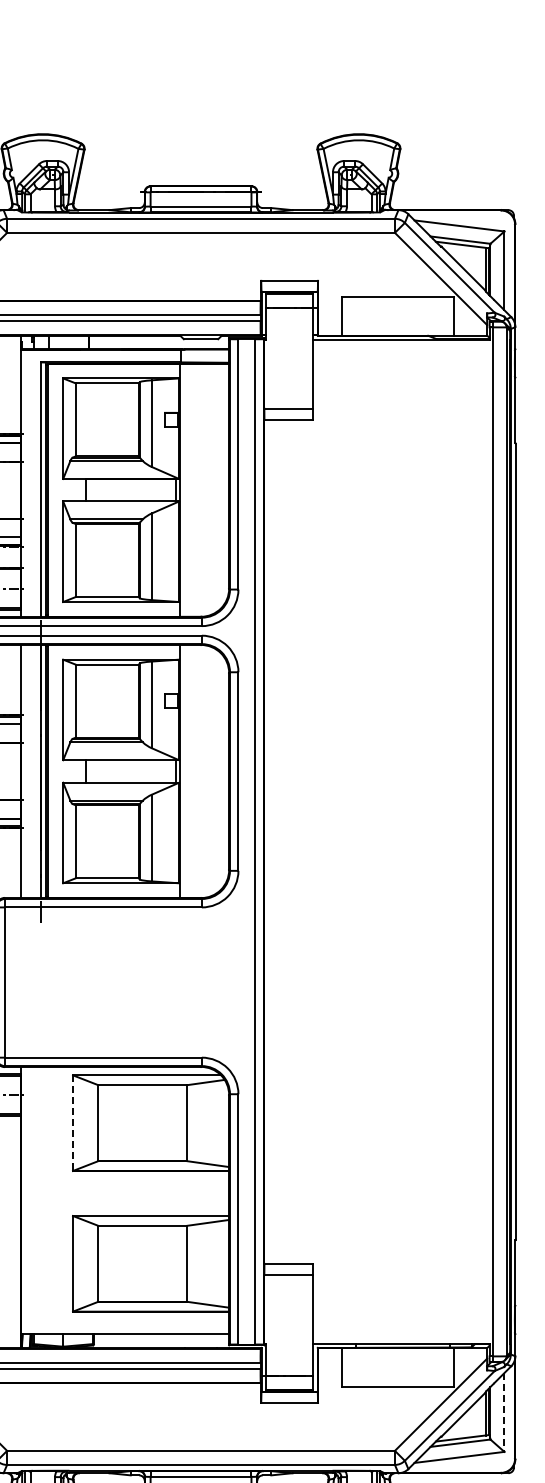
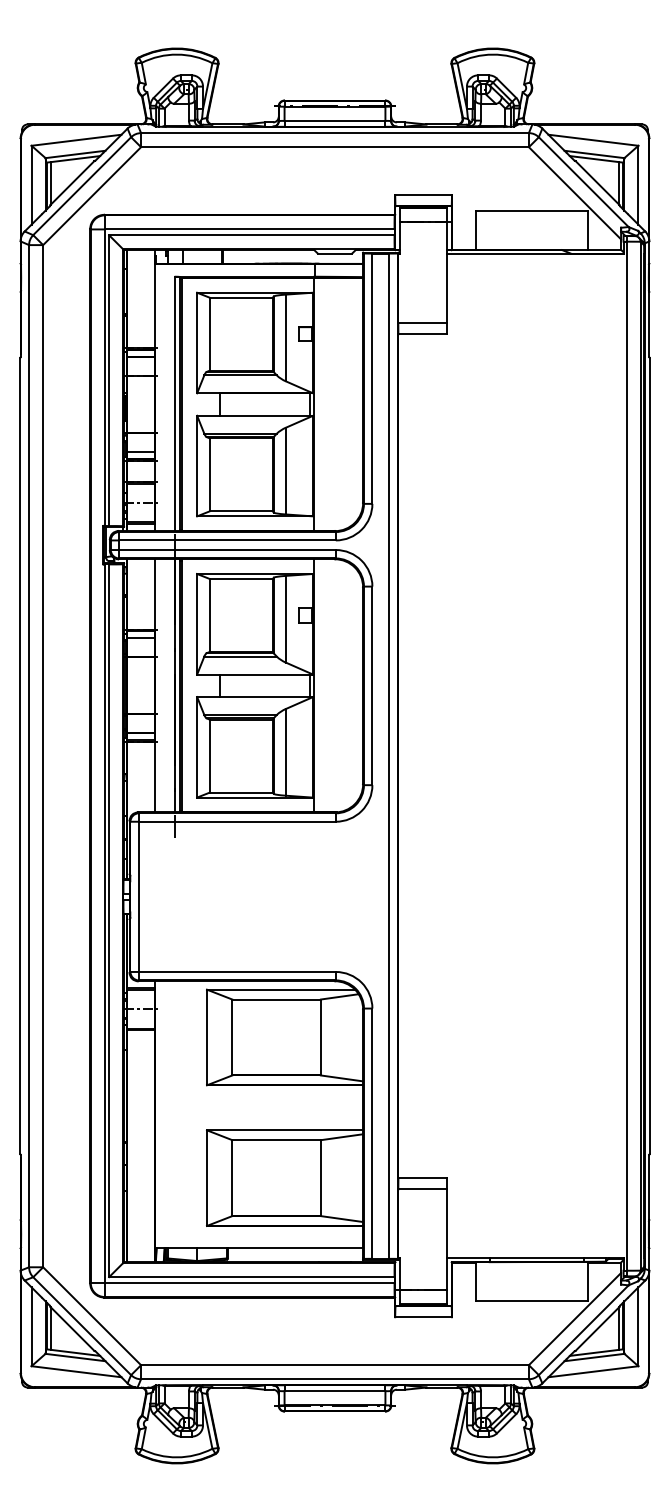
line: (73, 1123) -> (207, 1037), dashed -> solid
line: (504, 1413) -> (638, 1327), dashed -> solid

